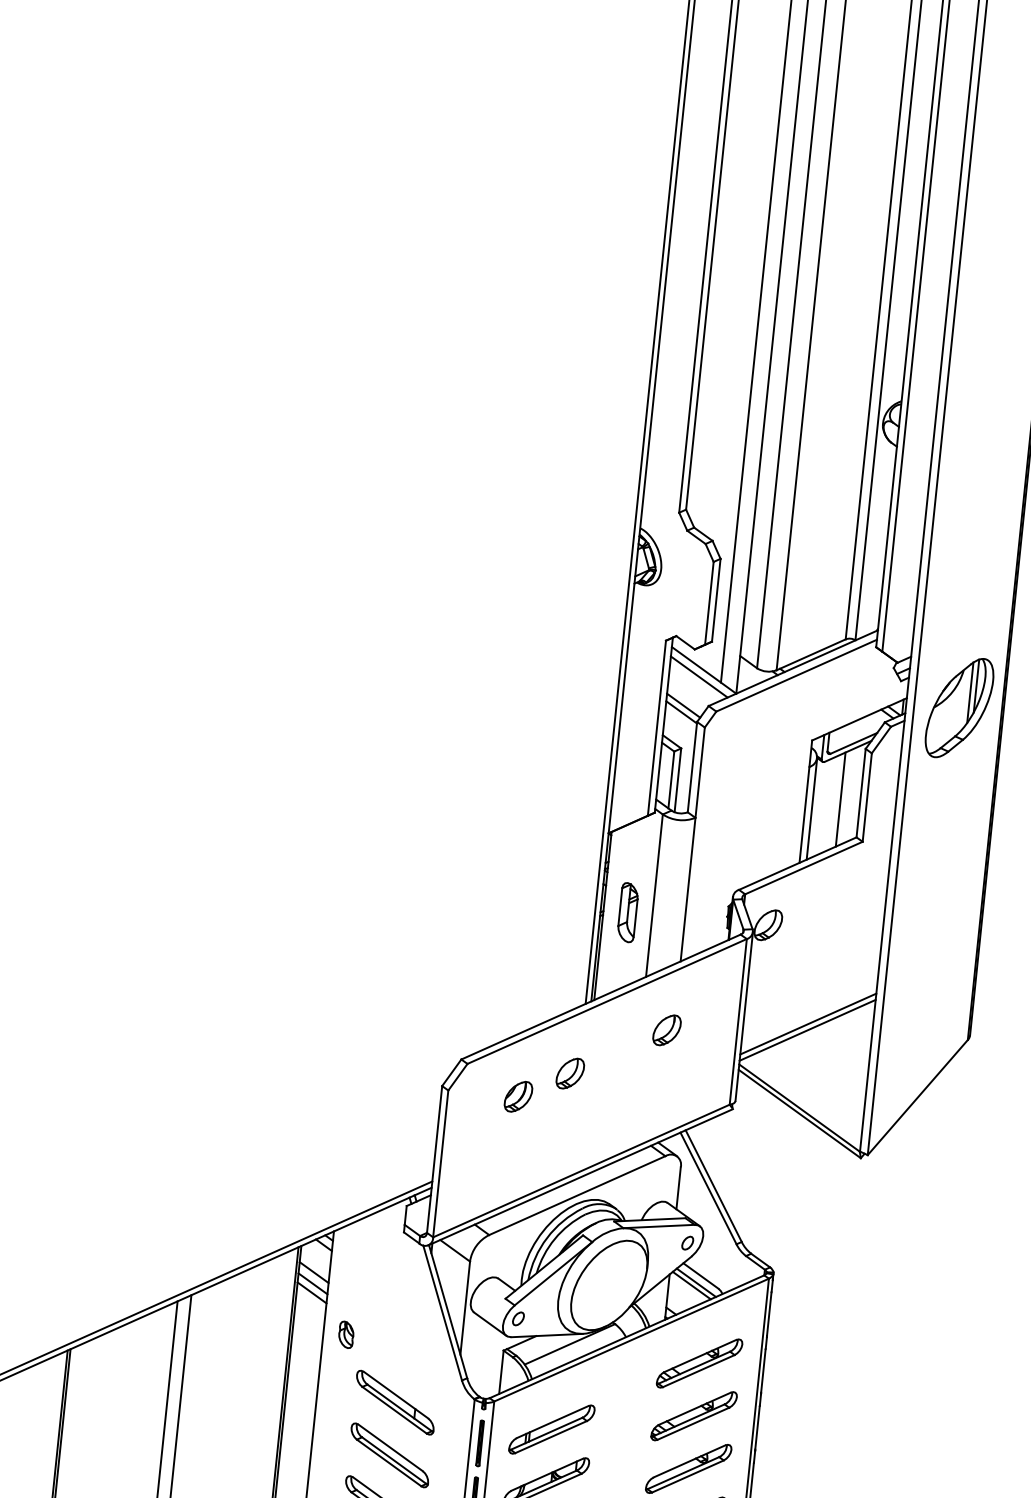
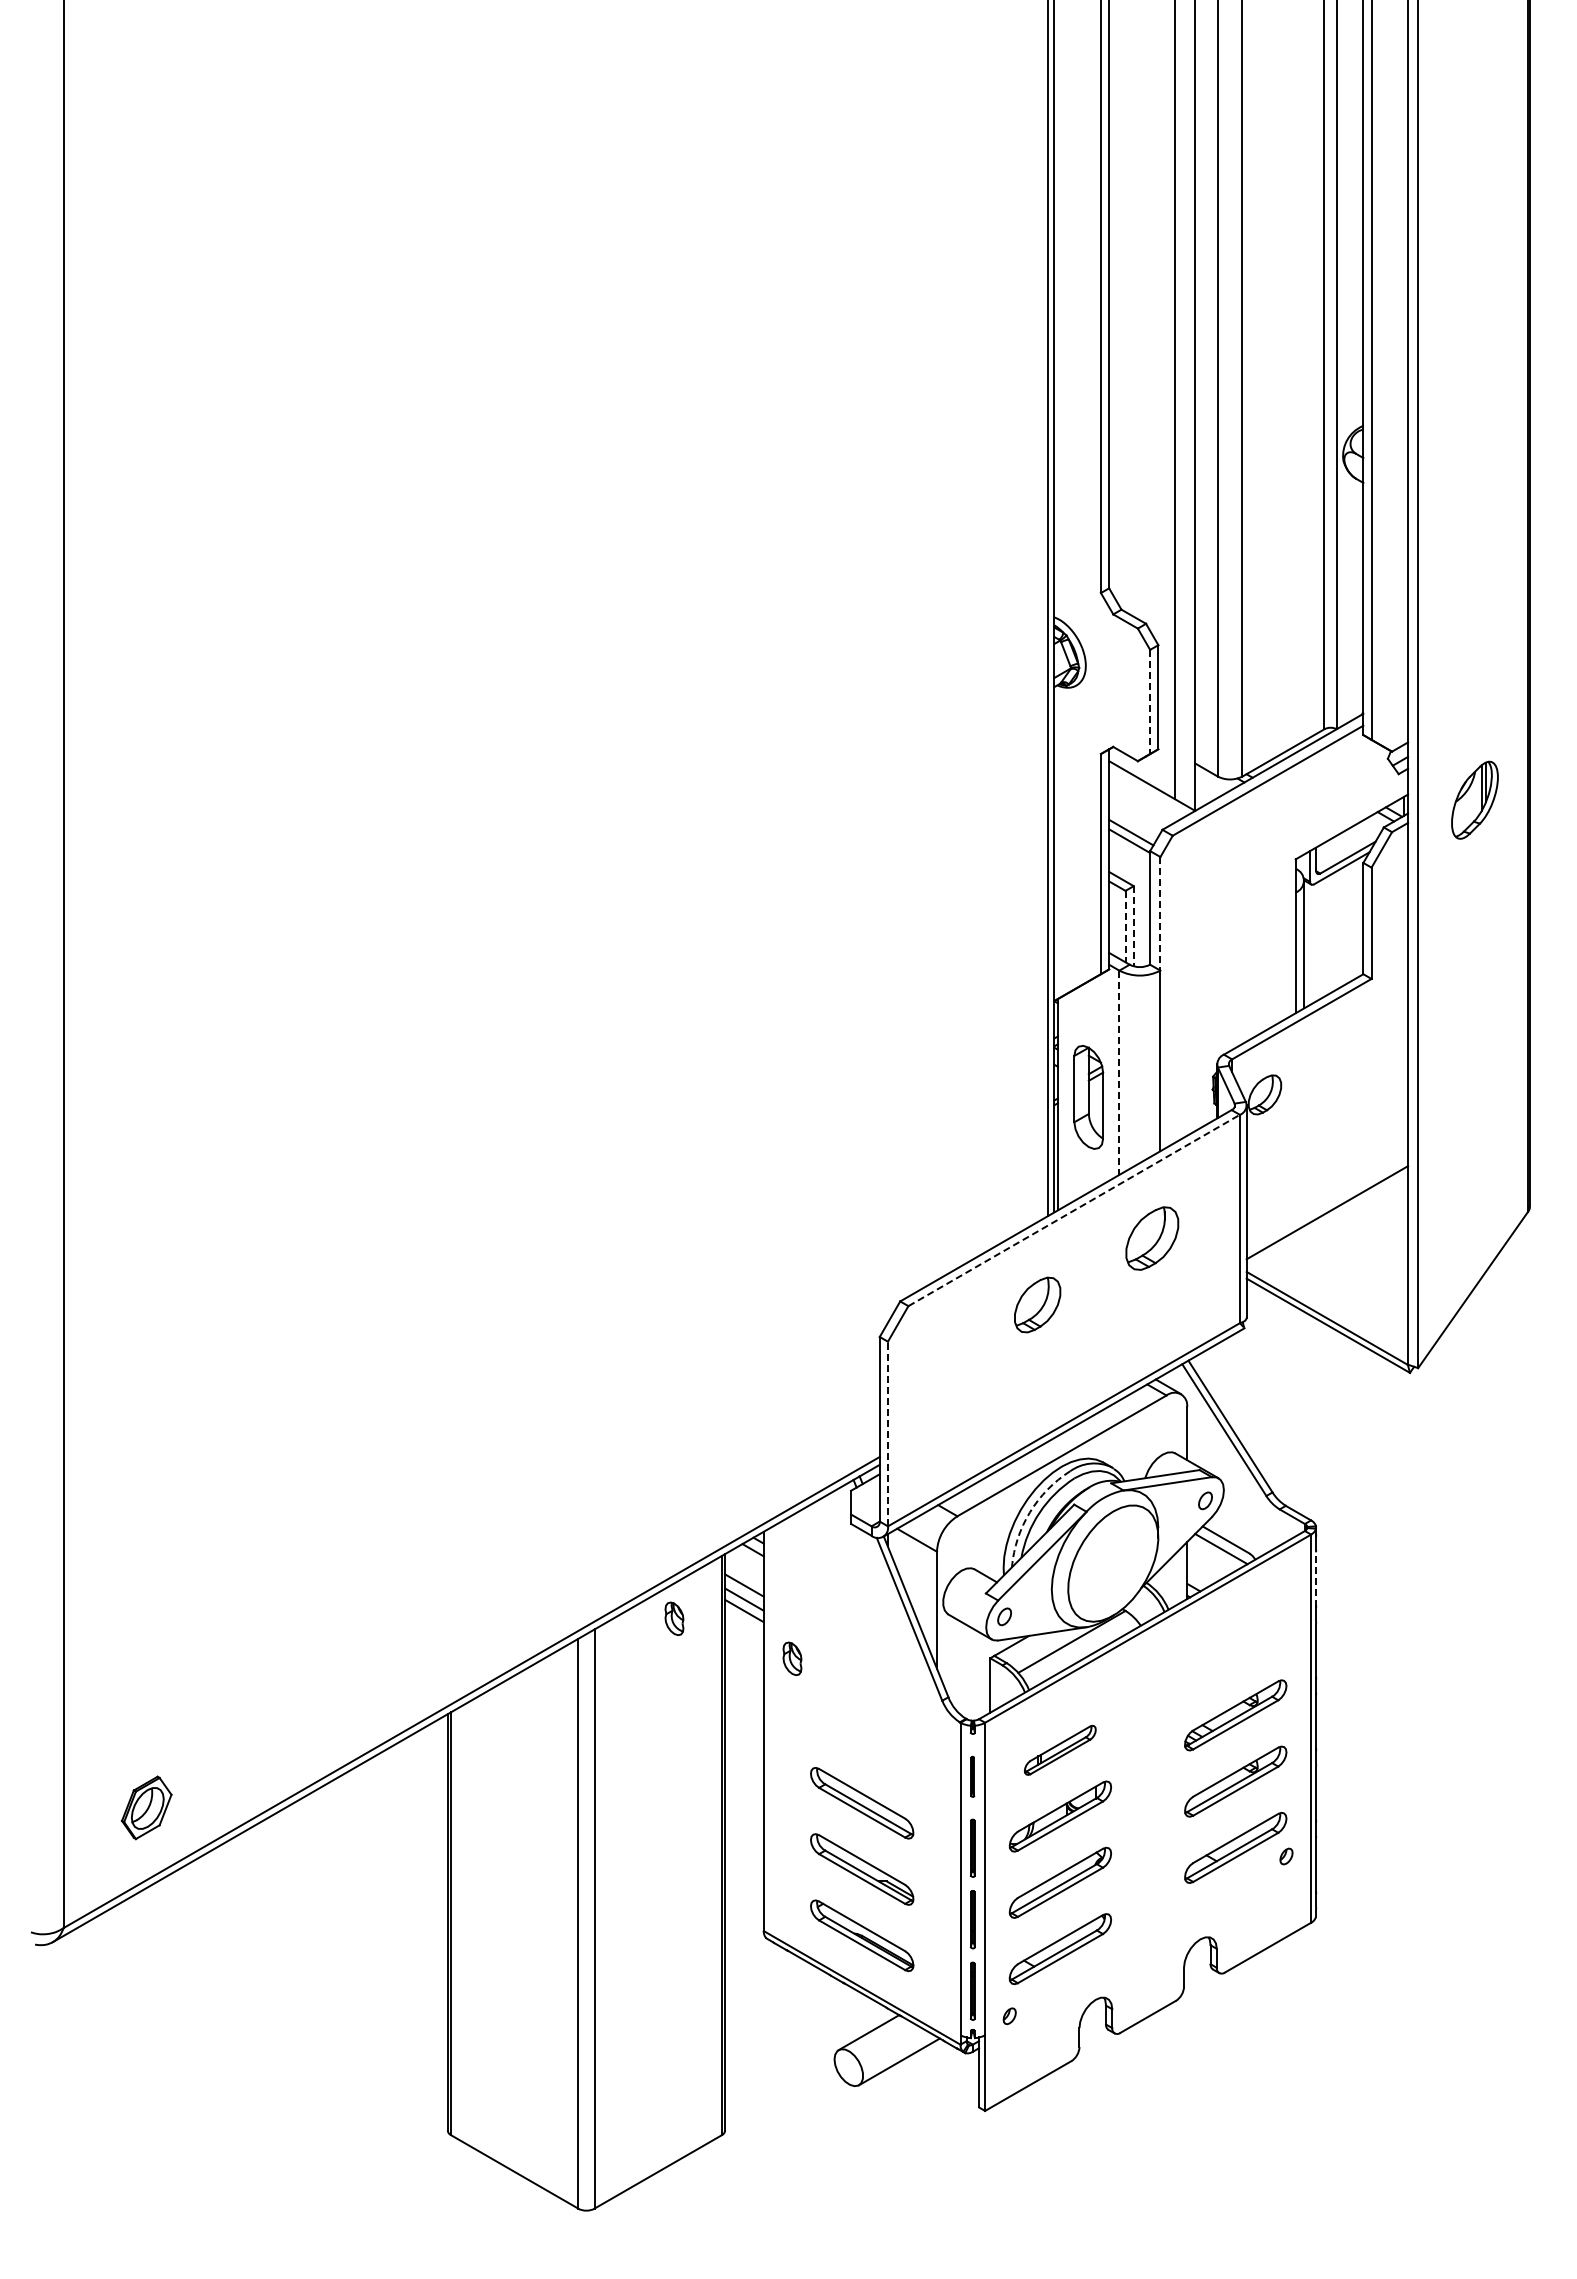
line: (709, 603) -> (1150, 702), solid -> dashed
line: (698, 676) -> (1146, 794), removed
part: (959, 708) -> (1474, 800), size x0.6
line: (700, 772) -> (1160, 913), solid -> dashed
line: (671, 779) -> (1125, 926), solid -> dashed
line: (677, 780) -> (1133, 926), solid -> dashed
line: (840, 799) -> (1338, 929), removed
line: (654, 896) -> (1119, 1073), solid -> dashed
part: (627, 912) -> (1088, 1096), size x1.4
line: (607, 1001) -> (1074, 1210), solid -> dashed
part: (667, 1030) -> (1152, 1238), size x1.6
line: (807, 1030) -> (1327, 1220), removed
part: (570, 1073) -> (1037, 1304), size x1.4
part: (518, 1096) -> (976, 1340), removed
line: (440, 1163) -> (887, 1433), solid -> dashed
arc: (546, 1237) -> (1029, 1512), solid -> dashed
line: (691, 1285) -> (1215, 1552), removed
part: (255, 1293) -> (674, 1618), added
line: (769, 1314) -> (1316, 1579), solid -> dashed
part: (699, 1363) -> (1235, 1648), removed
part: (395, 1402) -> (862, 1736), removed
part: (551, 1429) -> (1059, 1750), size x0.7
part: (479, 1443) -> (972, 1776), size x0.7

